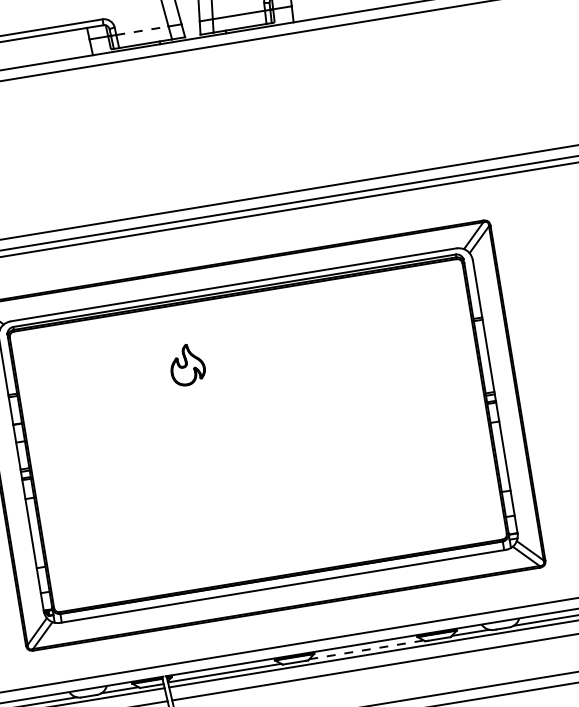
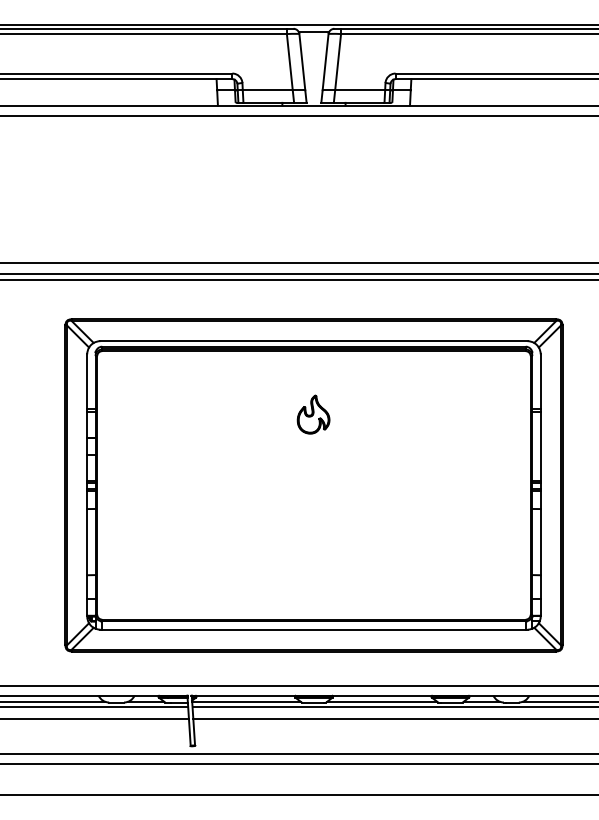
line: (142, 31) -> (267, 90), dashed -> solid
part: (187, 364) -> (313, 414), moved
line: (366, 649) -> (382, 701), dashed -> solid

